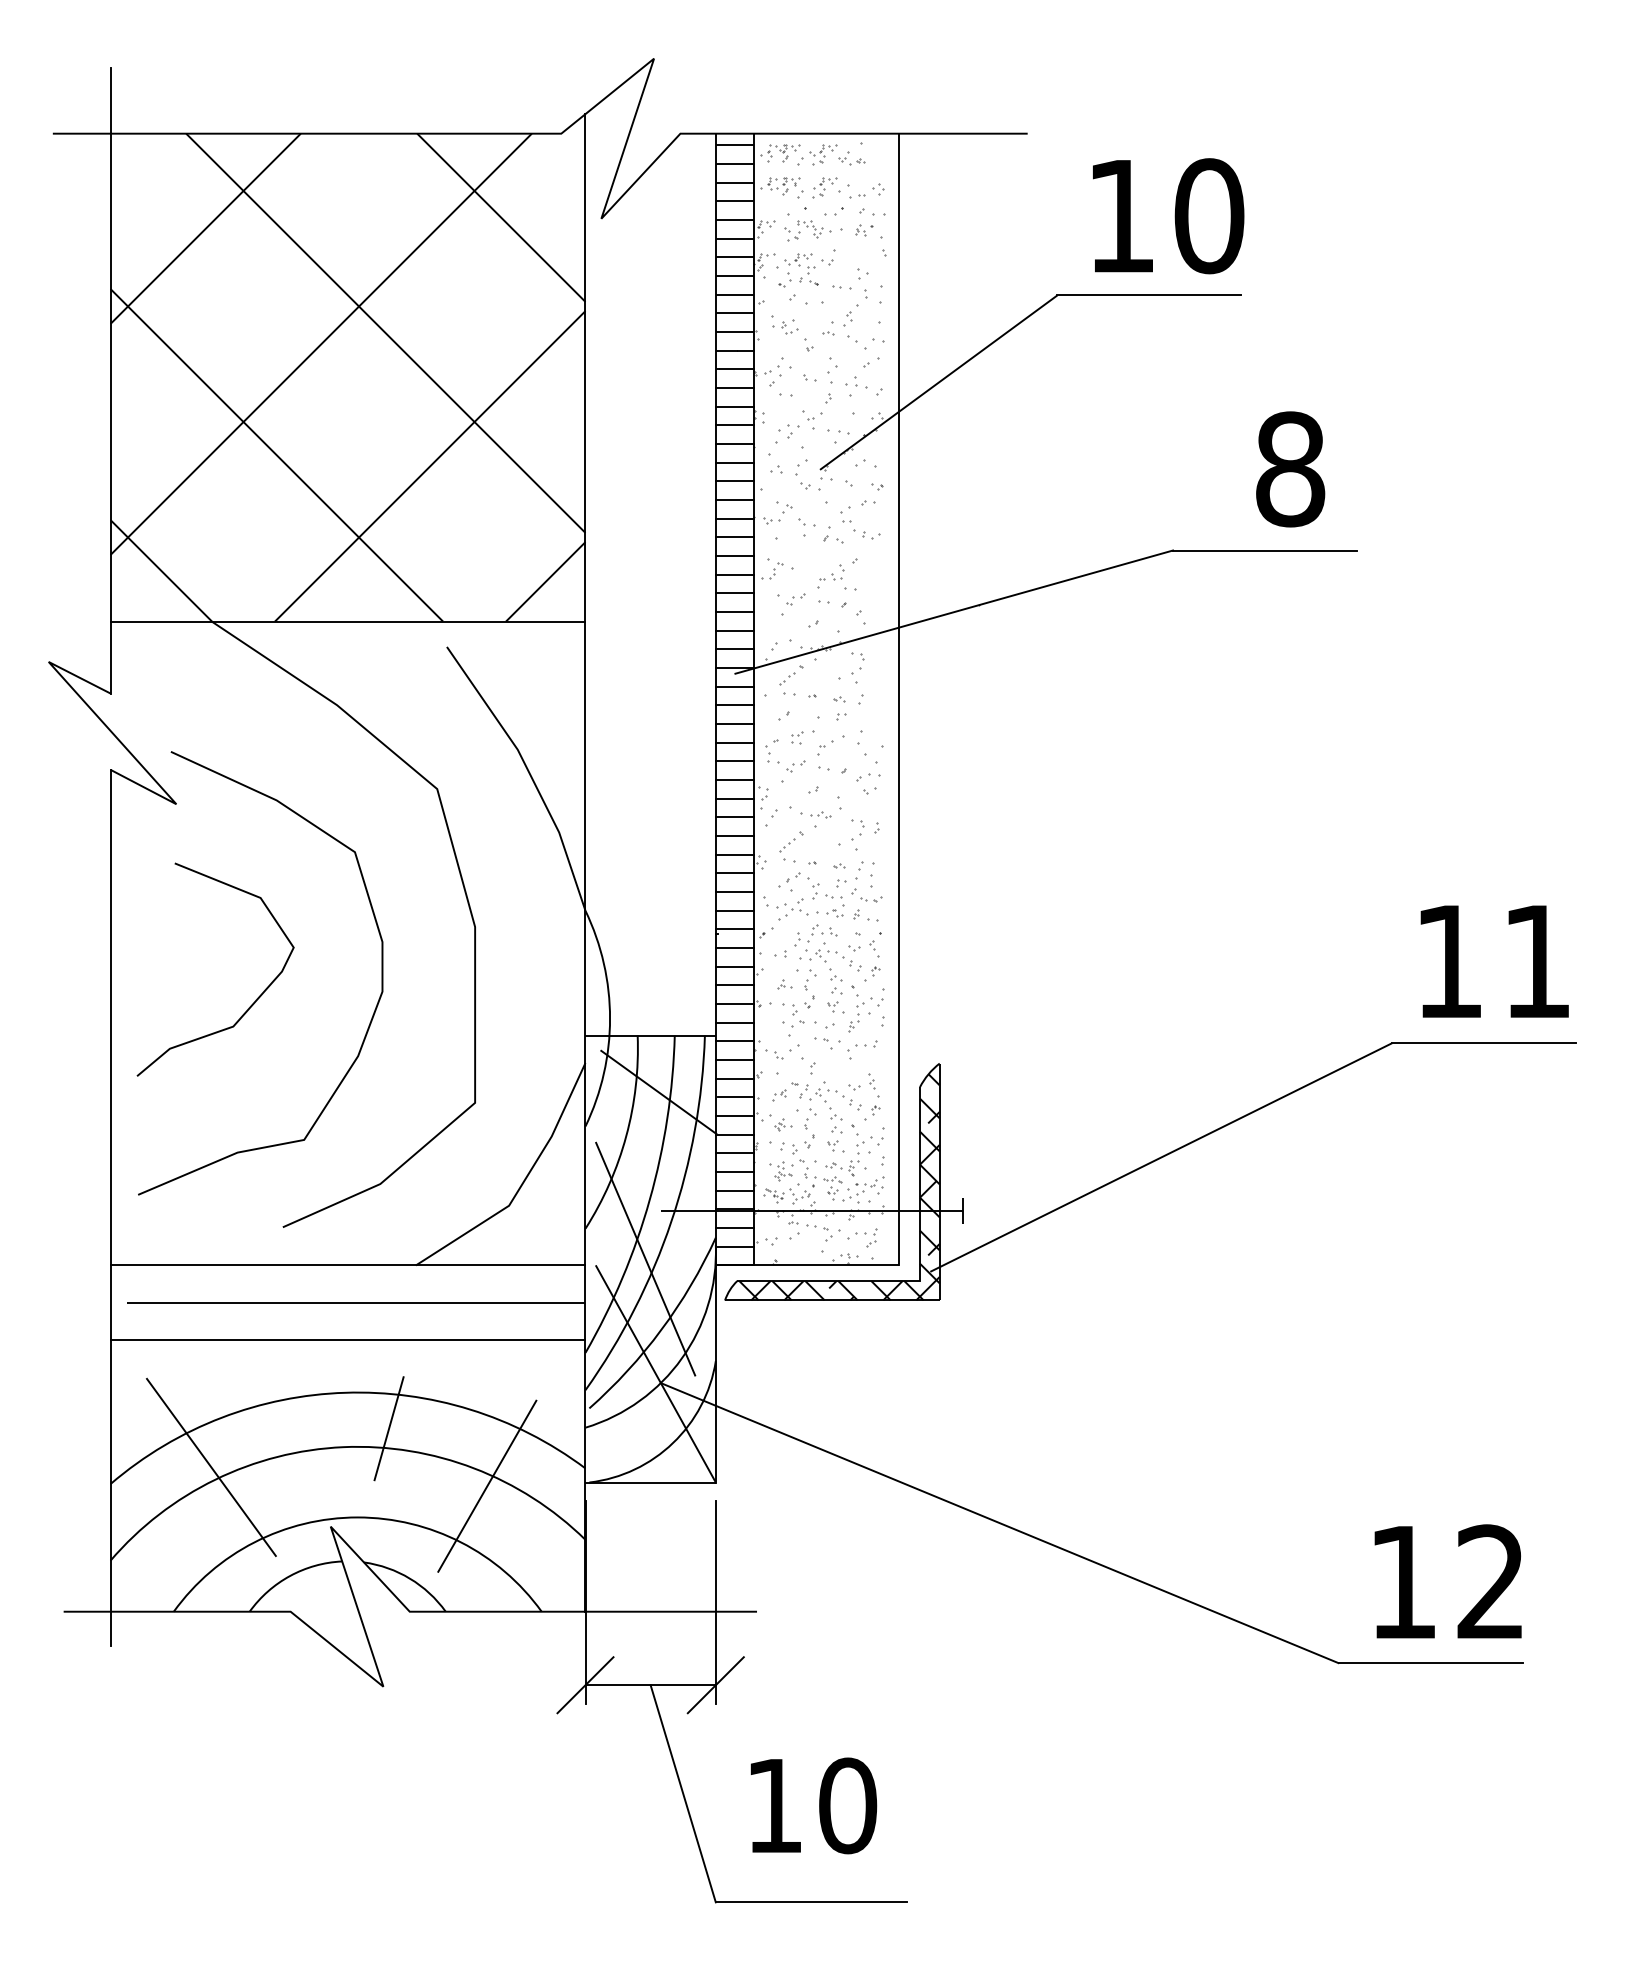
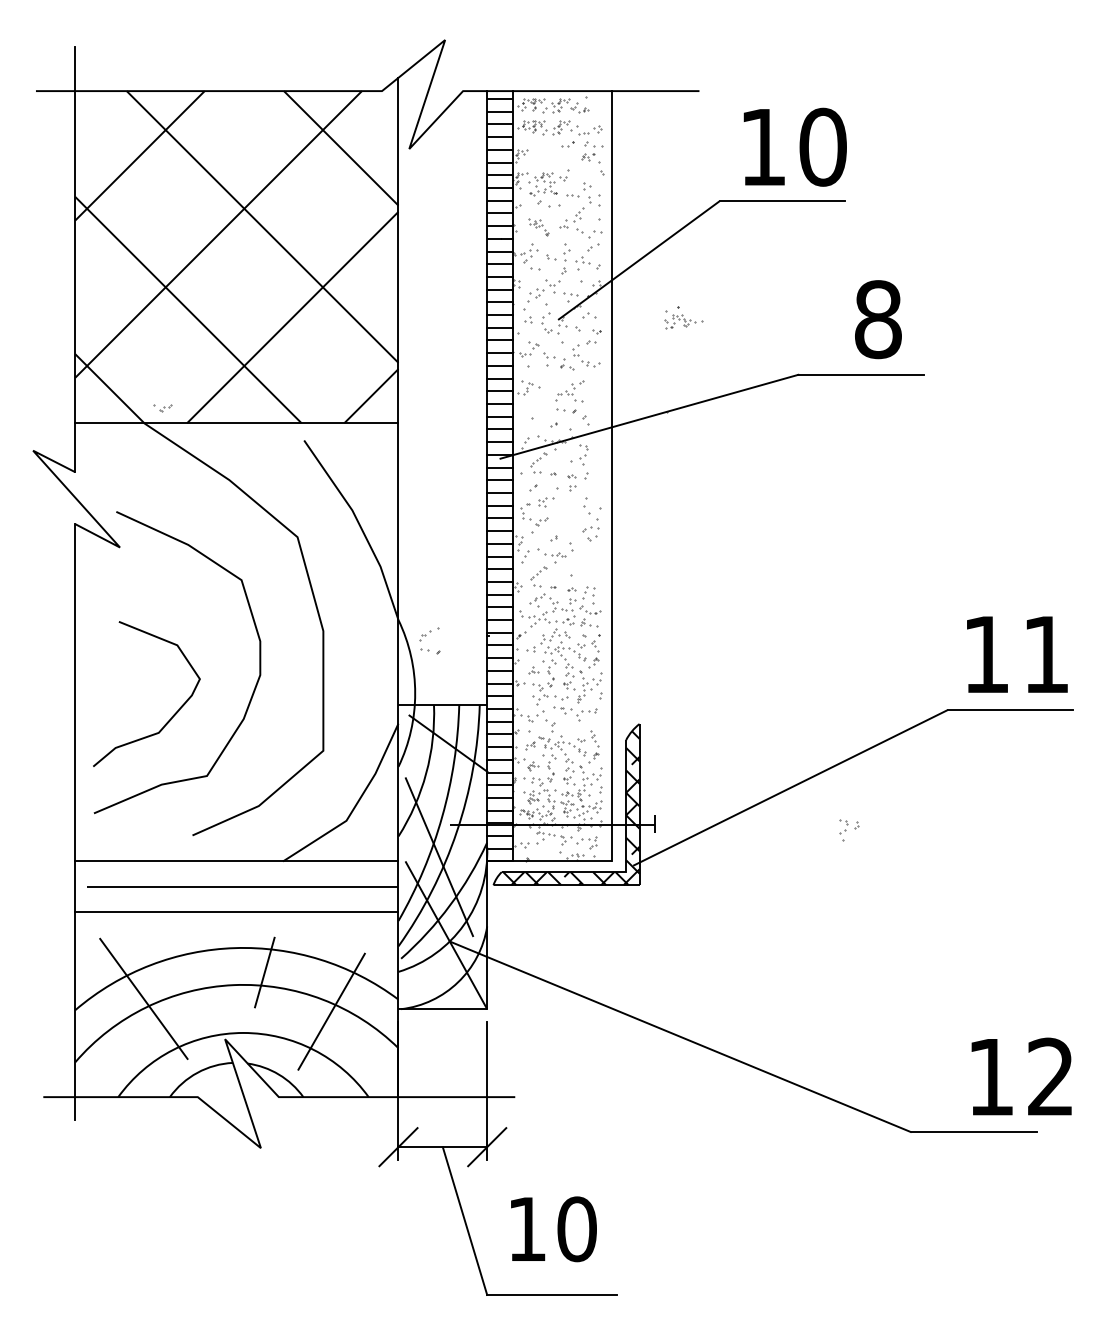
part: (813, 223) -> (683, 317), moved
part: (791, 332) -> (538, 226), size x0.7
part: (791, 599) -> (162, 408), moved
part: (830, 754) -> (429, 640), moved
part: (866, 835) -> (849, 830), moved
curve: (253, 1001) -> (172, 715), moved
text: (1447, 1581) -> (1021, 1076), moved

